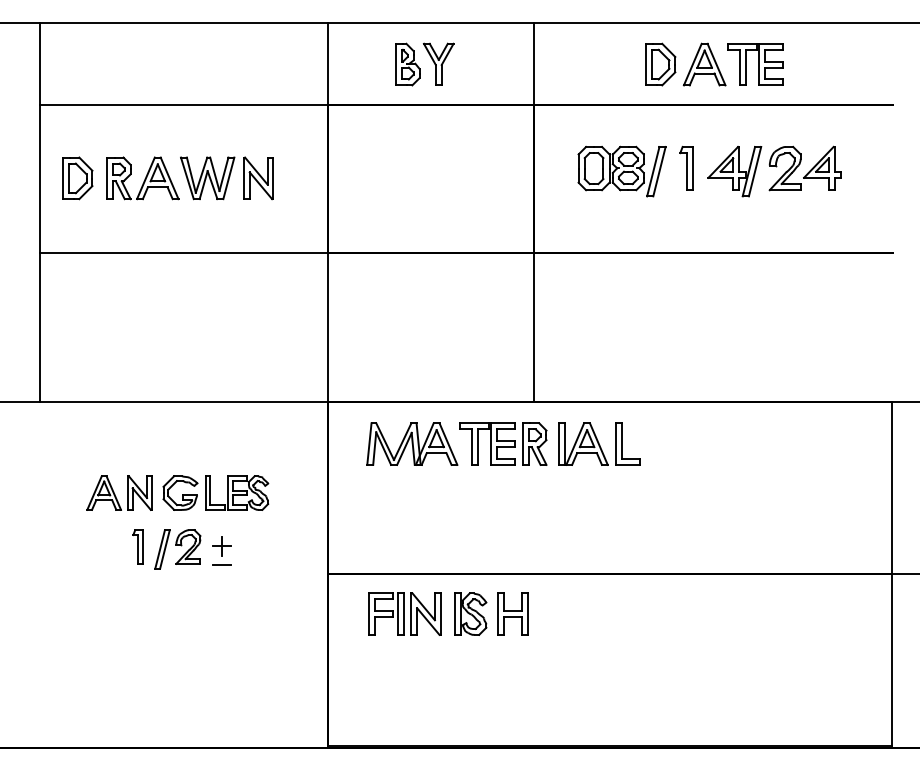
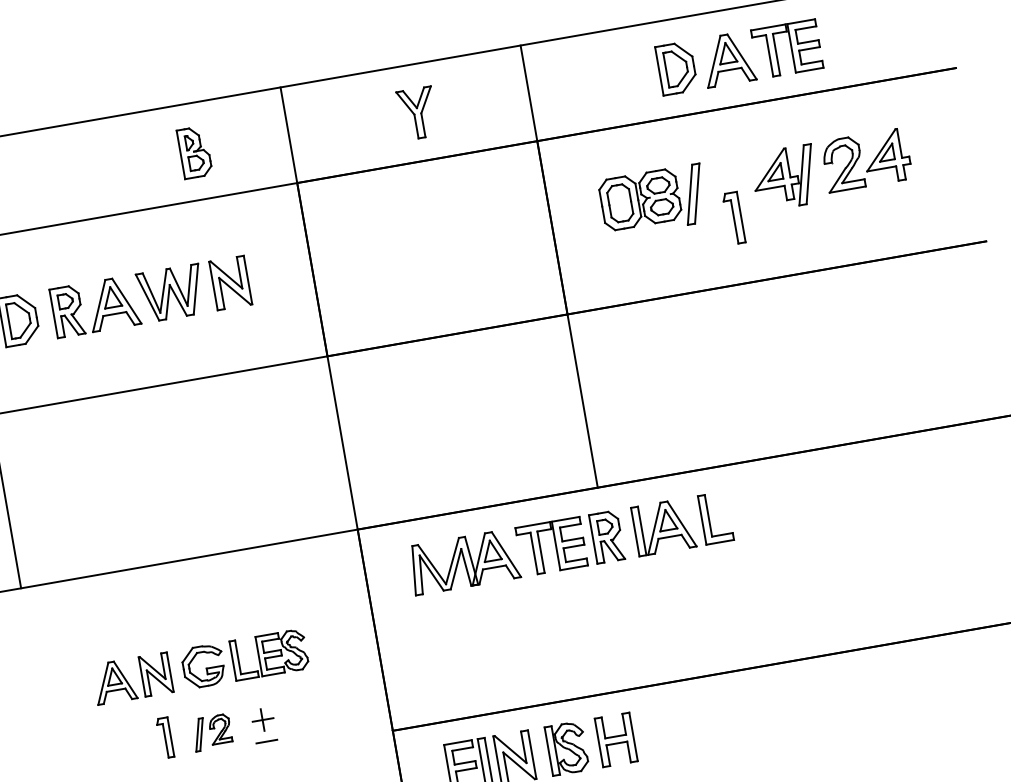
part: (407, 64) -> (194, 152), moved
part: (686, 167) -> (733, 217), moved
part: (177, 549) -> (211, 732), size x0.7

